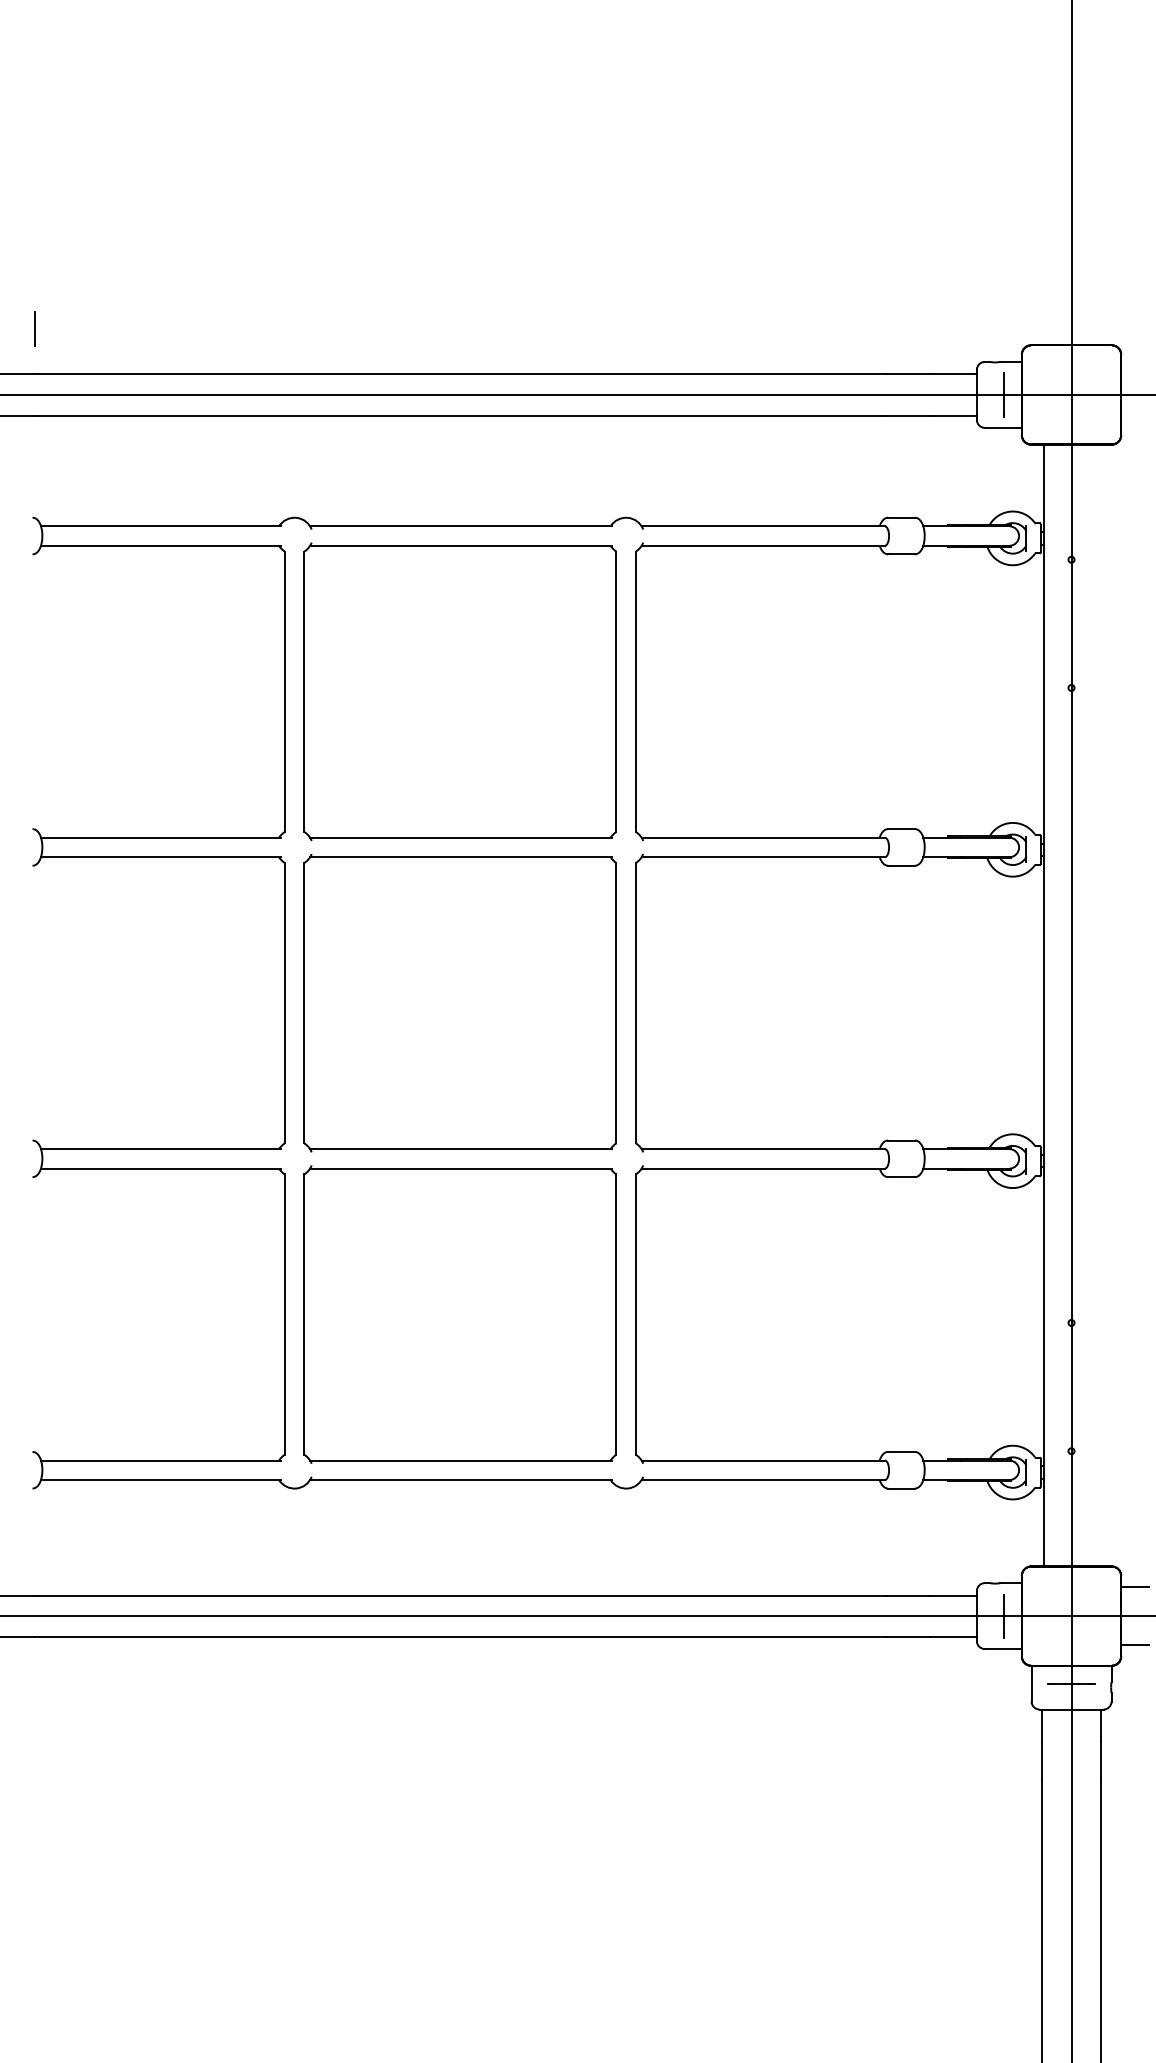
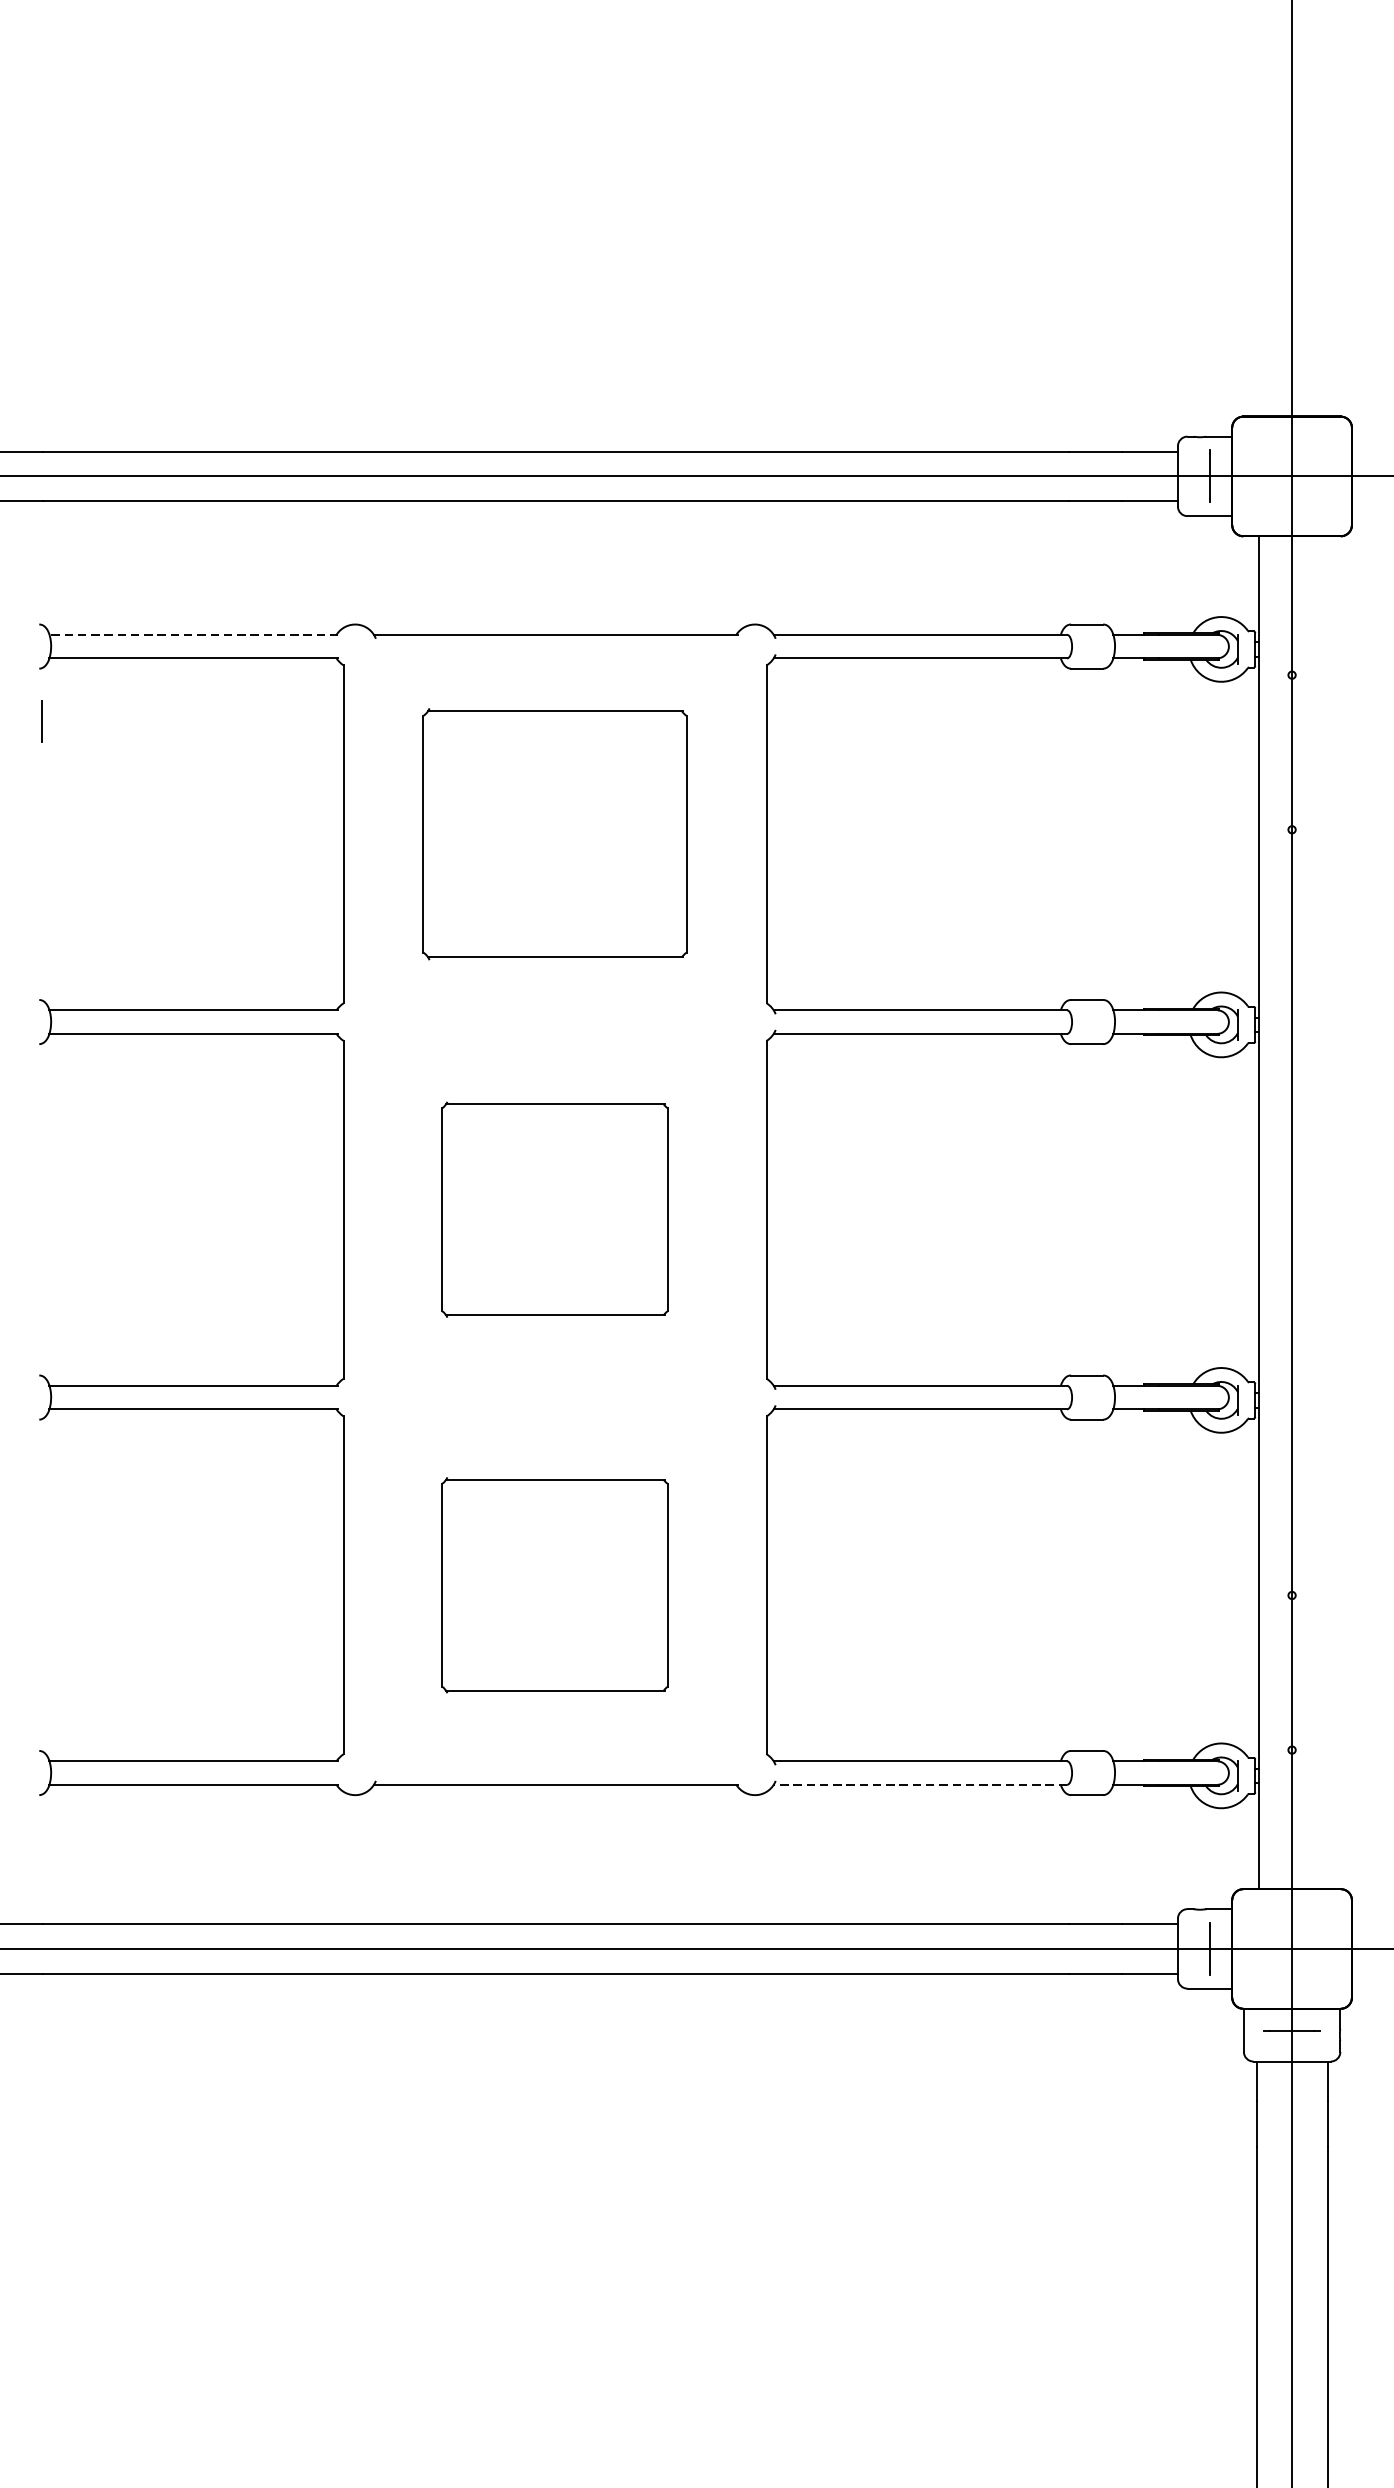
line: (34, 328) -> (41, 720), moved
line: (160, 526) -> (193, 635), solid -> dashed
part: (459, 691) -> (554, 834), size x0.7
part: (459, 1002) -> (554, 1209), size x0.6
part: (459, 1314) -> (554, 1585), size x0.6
line: (763, 1480) -> (920, 1785), solid -> dashed
line: (1135, 1587) -> (1369, 1914), removed
line: (1135, 1644) -> (1369, 1983), removed

